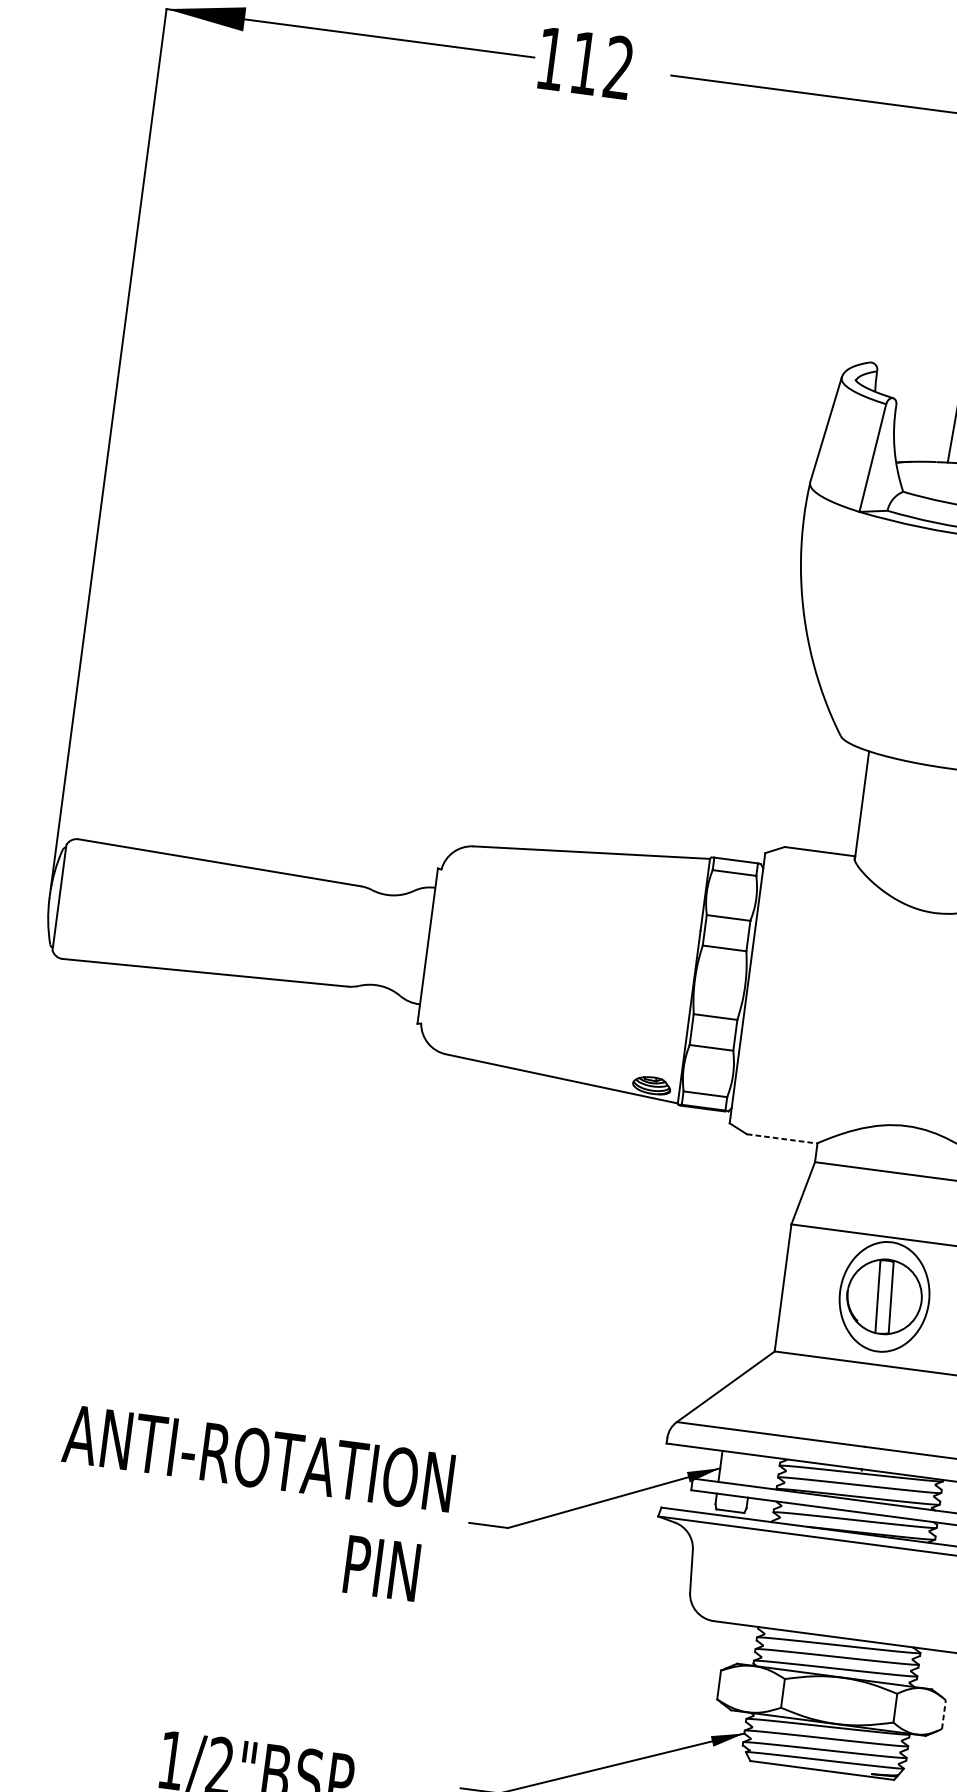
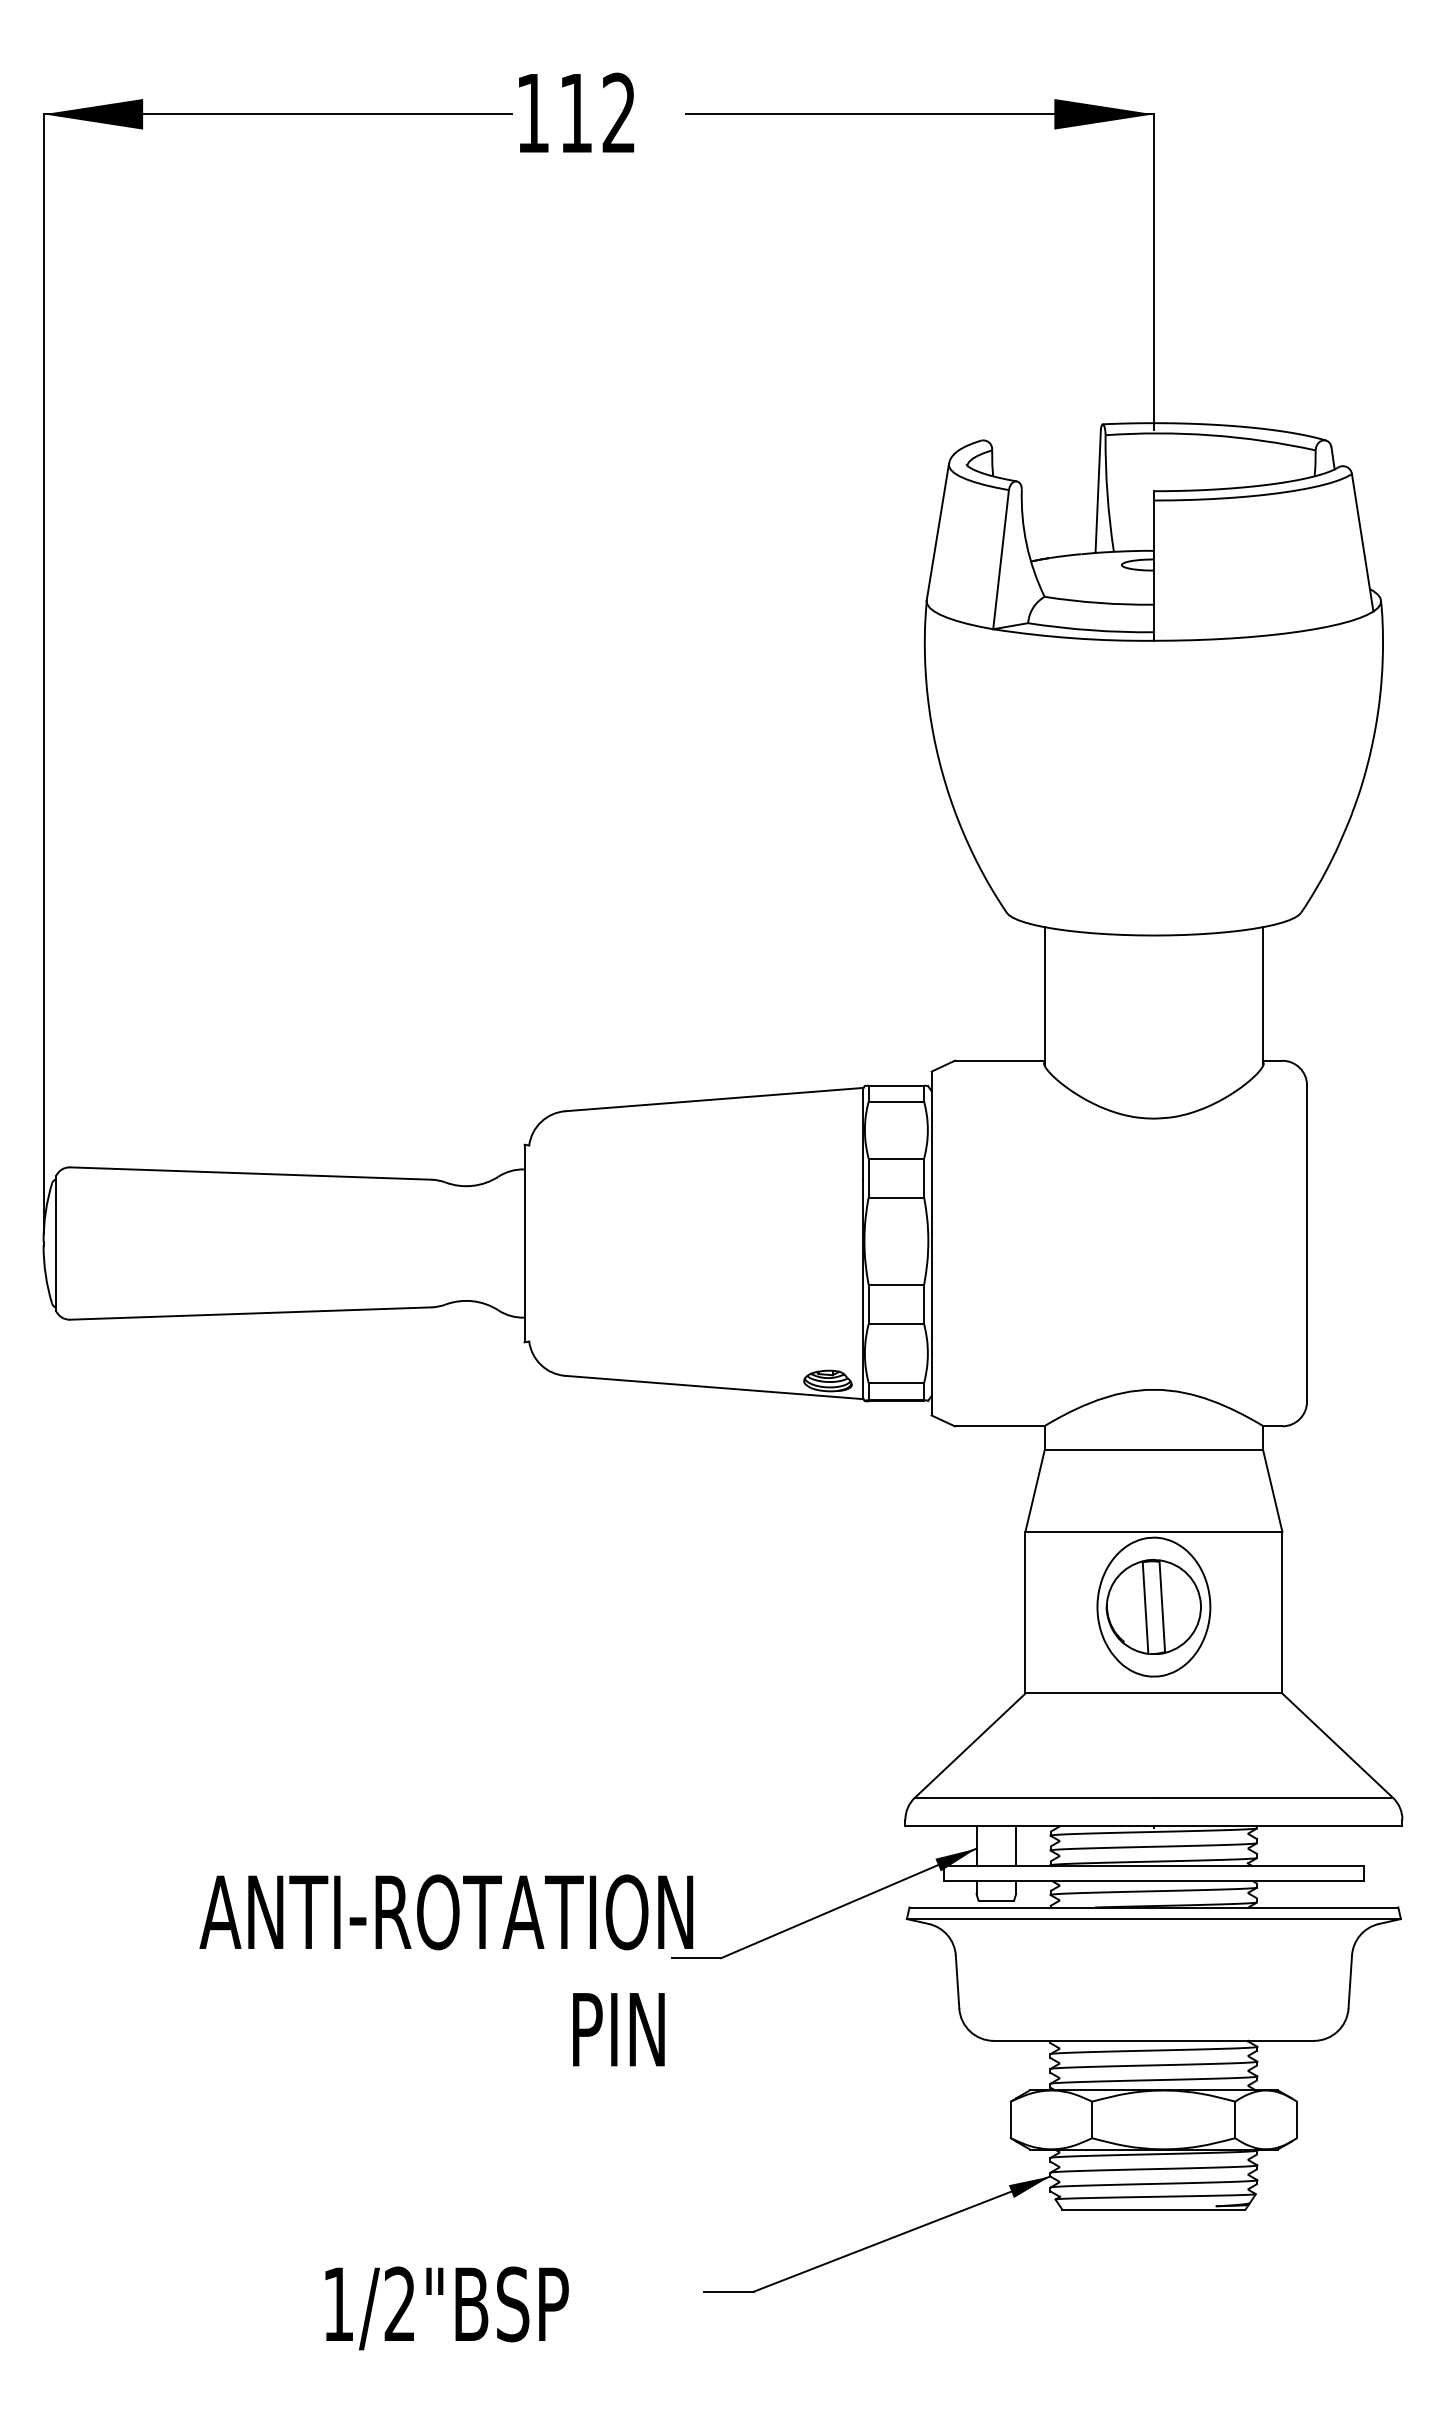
line: (781, 1139) -> (999, 1426), dashed -> solid
line: (751, 1470) -> (1016, 1846), added
text: (252, 1504) -> (446, 1970), moved
line: (943, 1714) -> (1296, 2119), dashed -> solid

